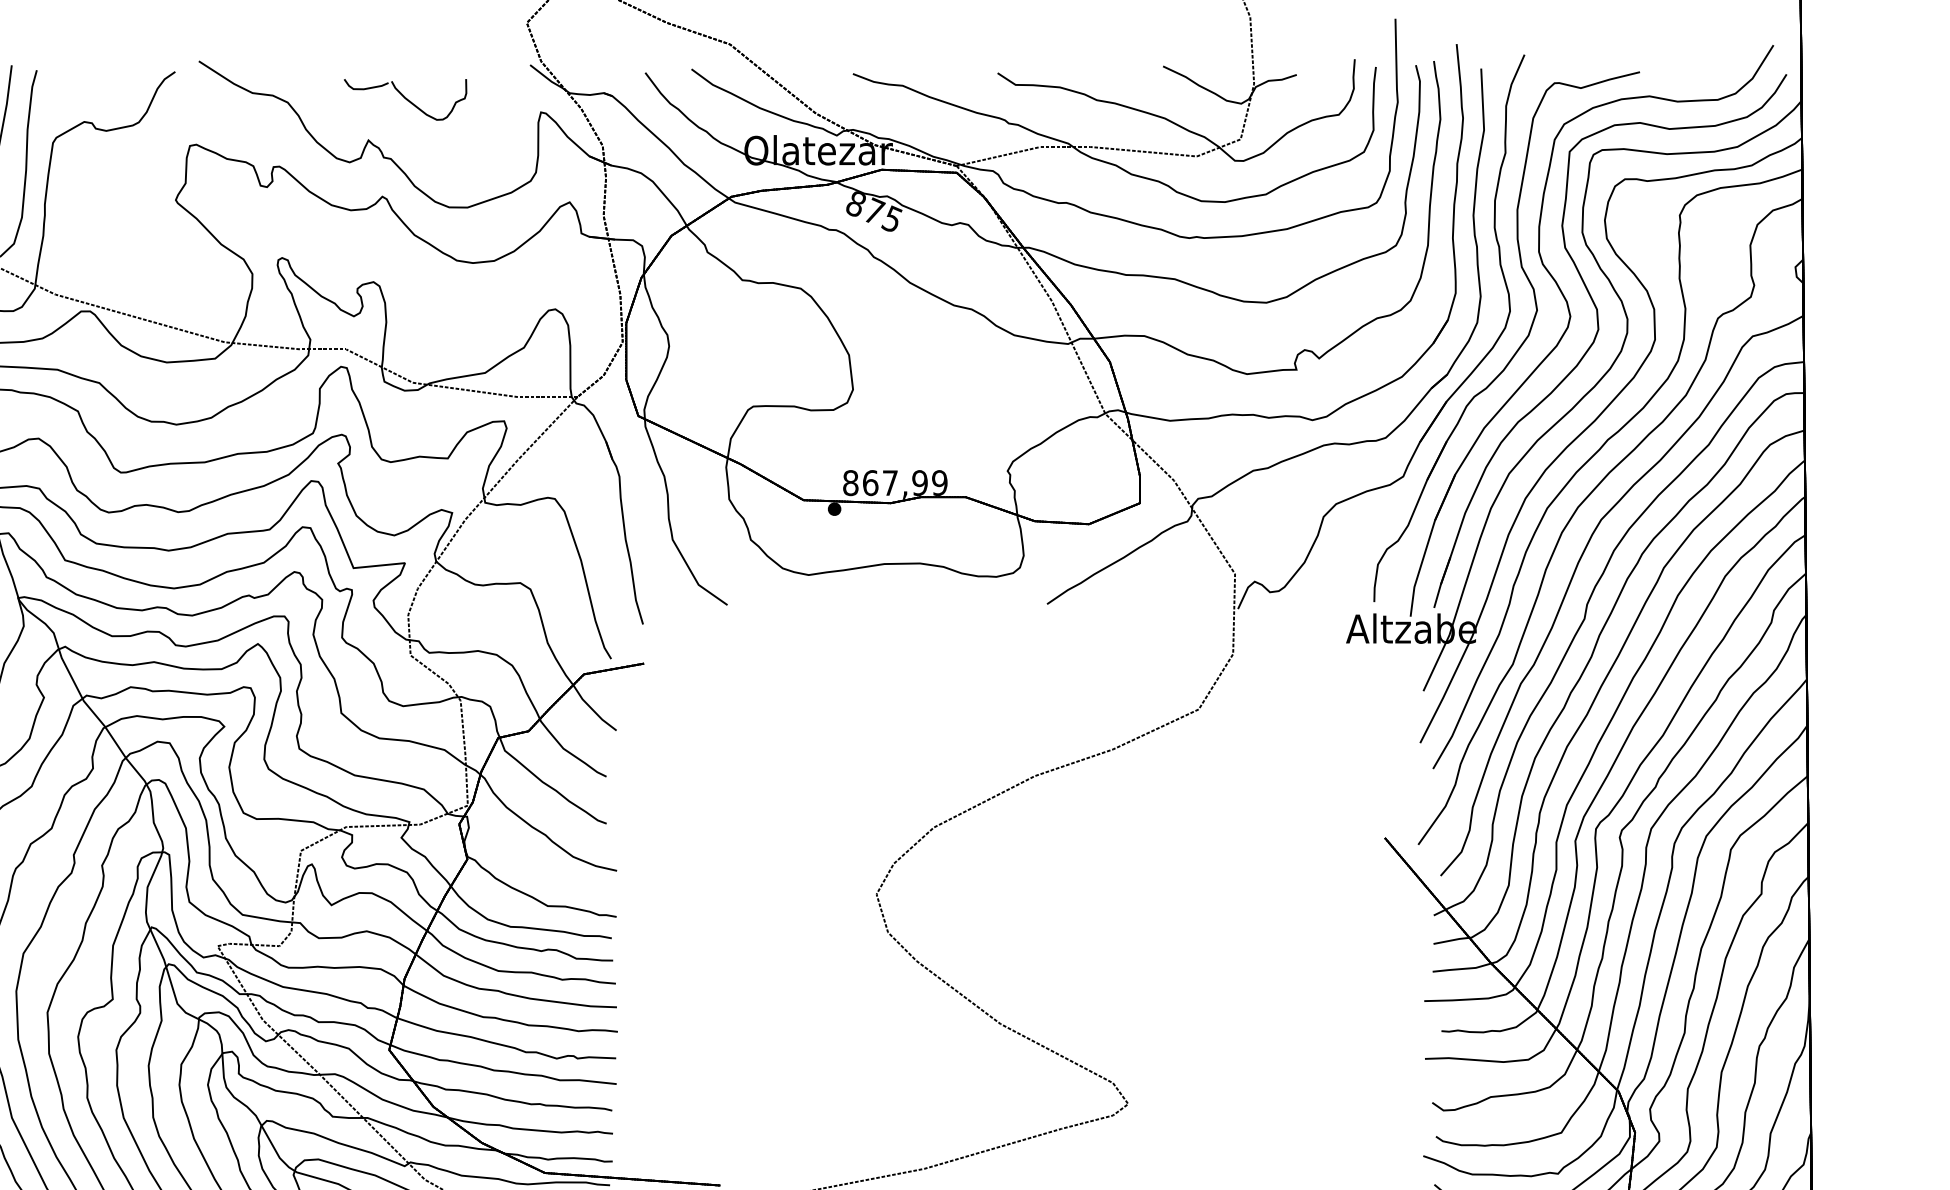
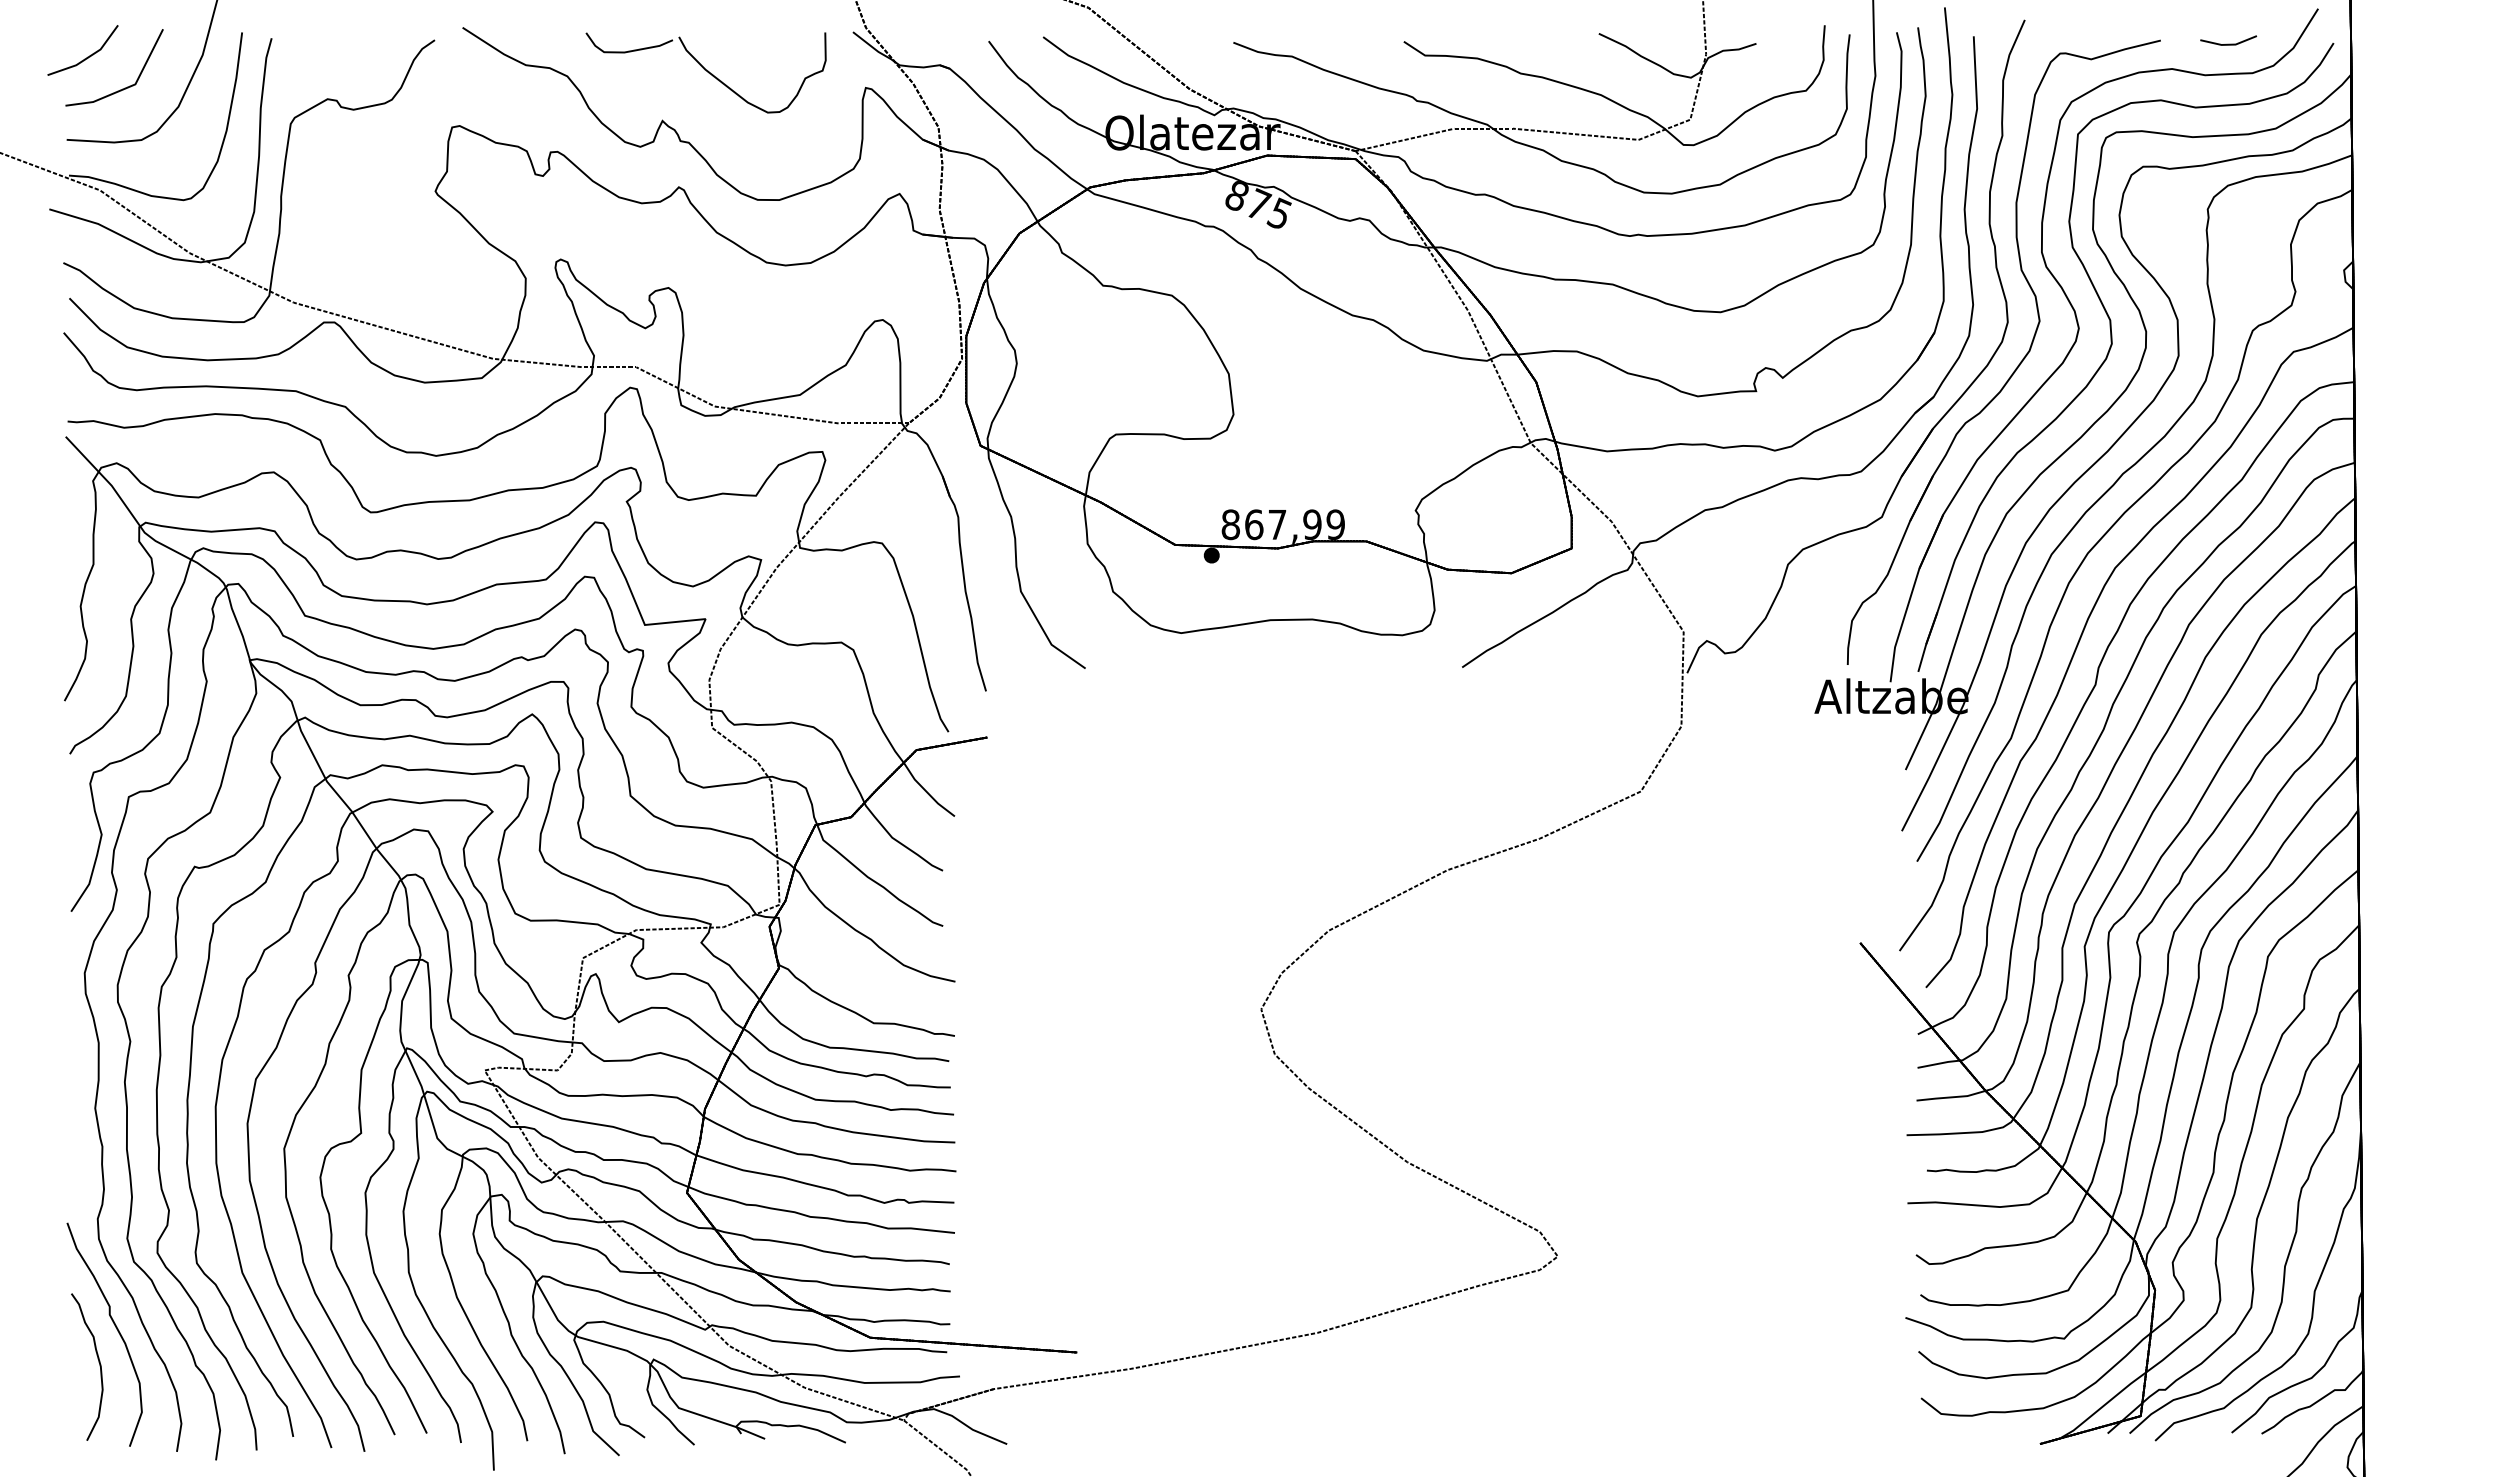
line: (1697, 74) -> (2228, 43), added
part: (404, 99) -> (705, 72), size x1.67

